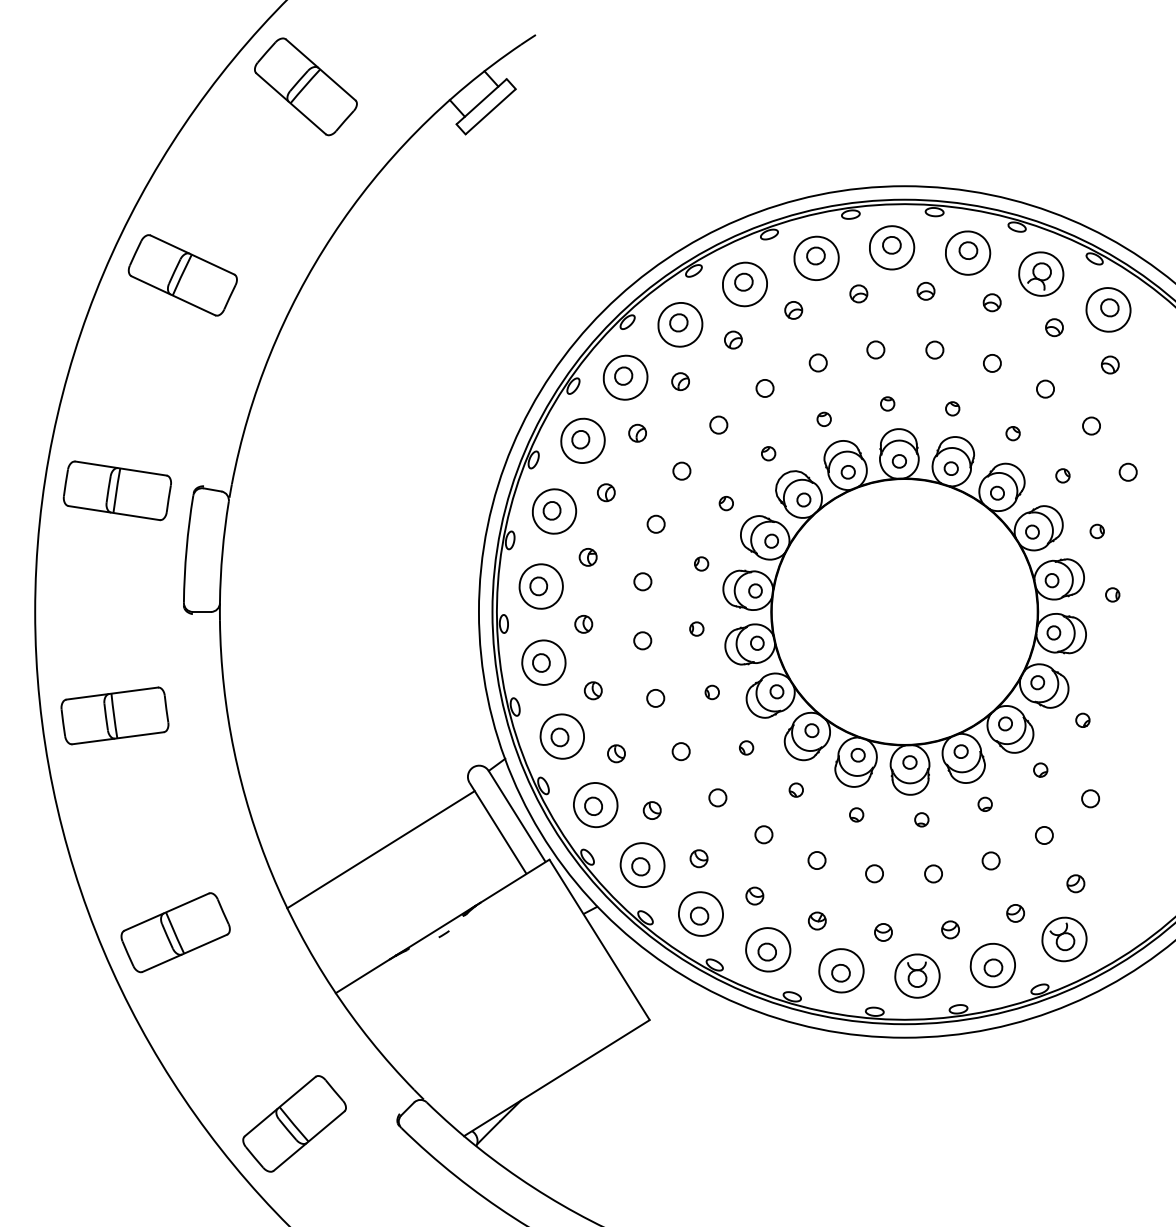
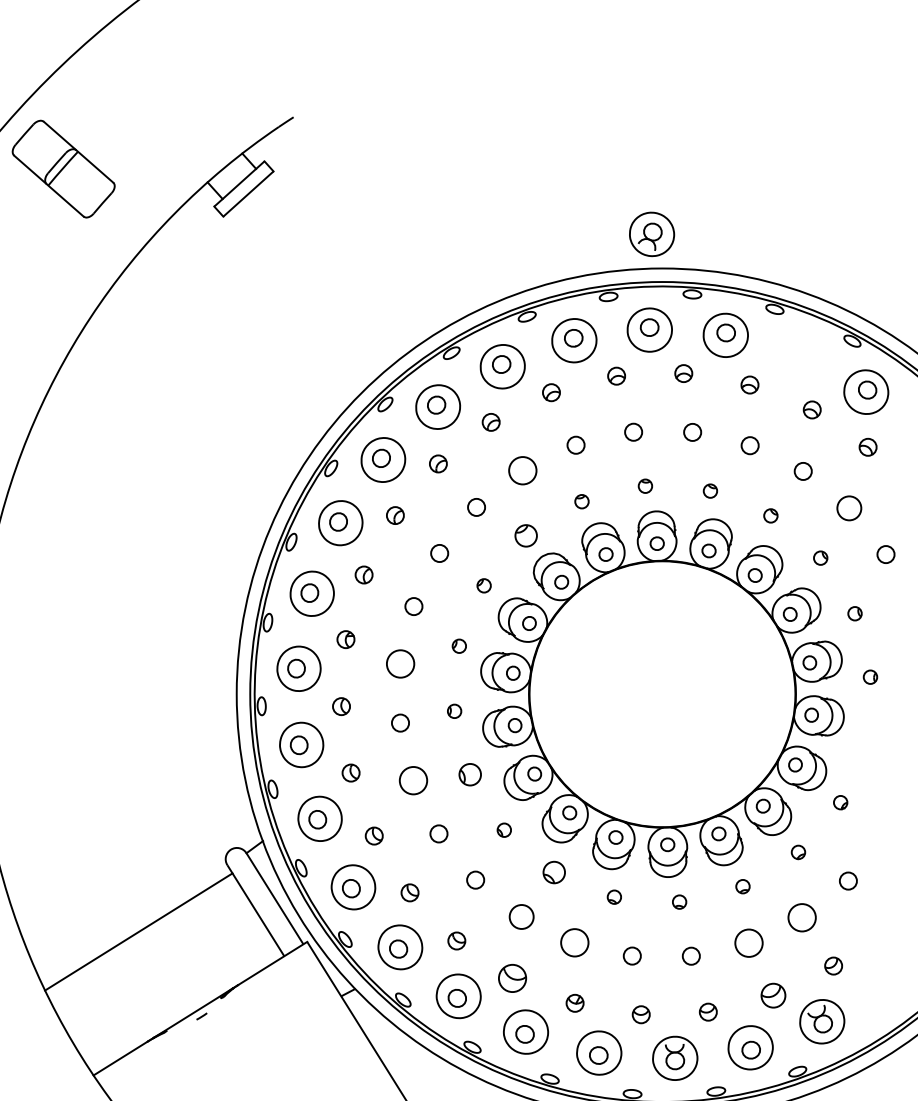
part: (1041, 273) -> (652, 233), moved
circle: (764, 388) -> (522, 470), size x1.6
circle: (1091, 425) -> (849, 507), size x1.4
part: (768, 453) -> (526, 535), size x1.6
circle: (642, 581) -> (400, 663), size x1.6
part: (711, 692) -> (469, 774), size x1.6
circle: (655, 697) -> (413, 779), size x1.6
part: (795, 789) -> (553, 871), size x1.6
circle: (763, 834) -> (521, 916), size x1.4
circle: (1043, 835) -> (801, 917), size x1.6
circle: (816, 860) -> (574, 942), size x1.6
circle: (990, 860) -> (748, 942), size x1.6
part: (754, 895) -> (512, 977), size x1.6
part: (1015, 913) -> (773, 995), size x1.4

